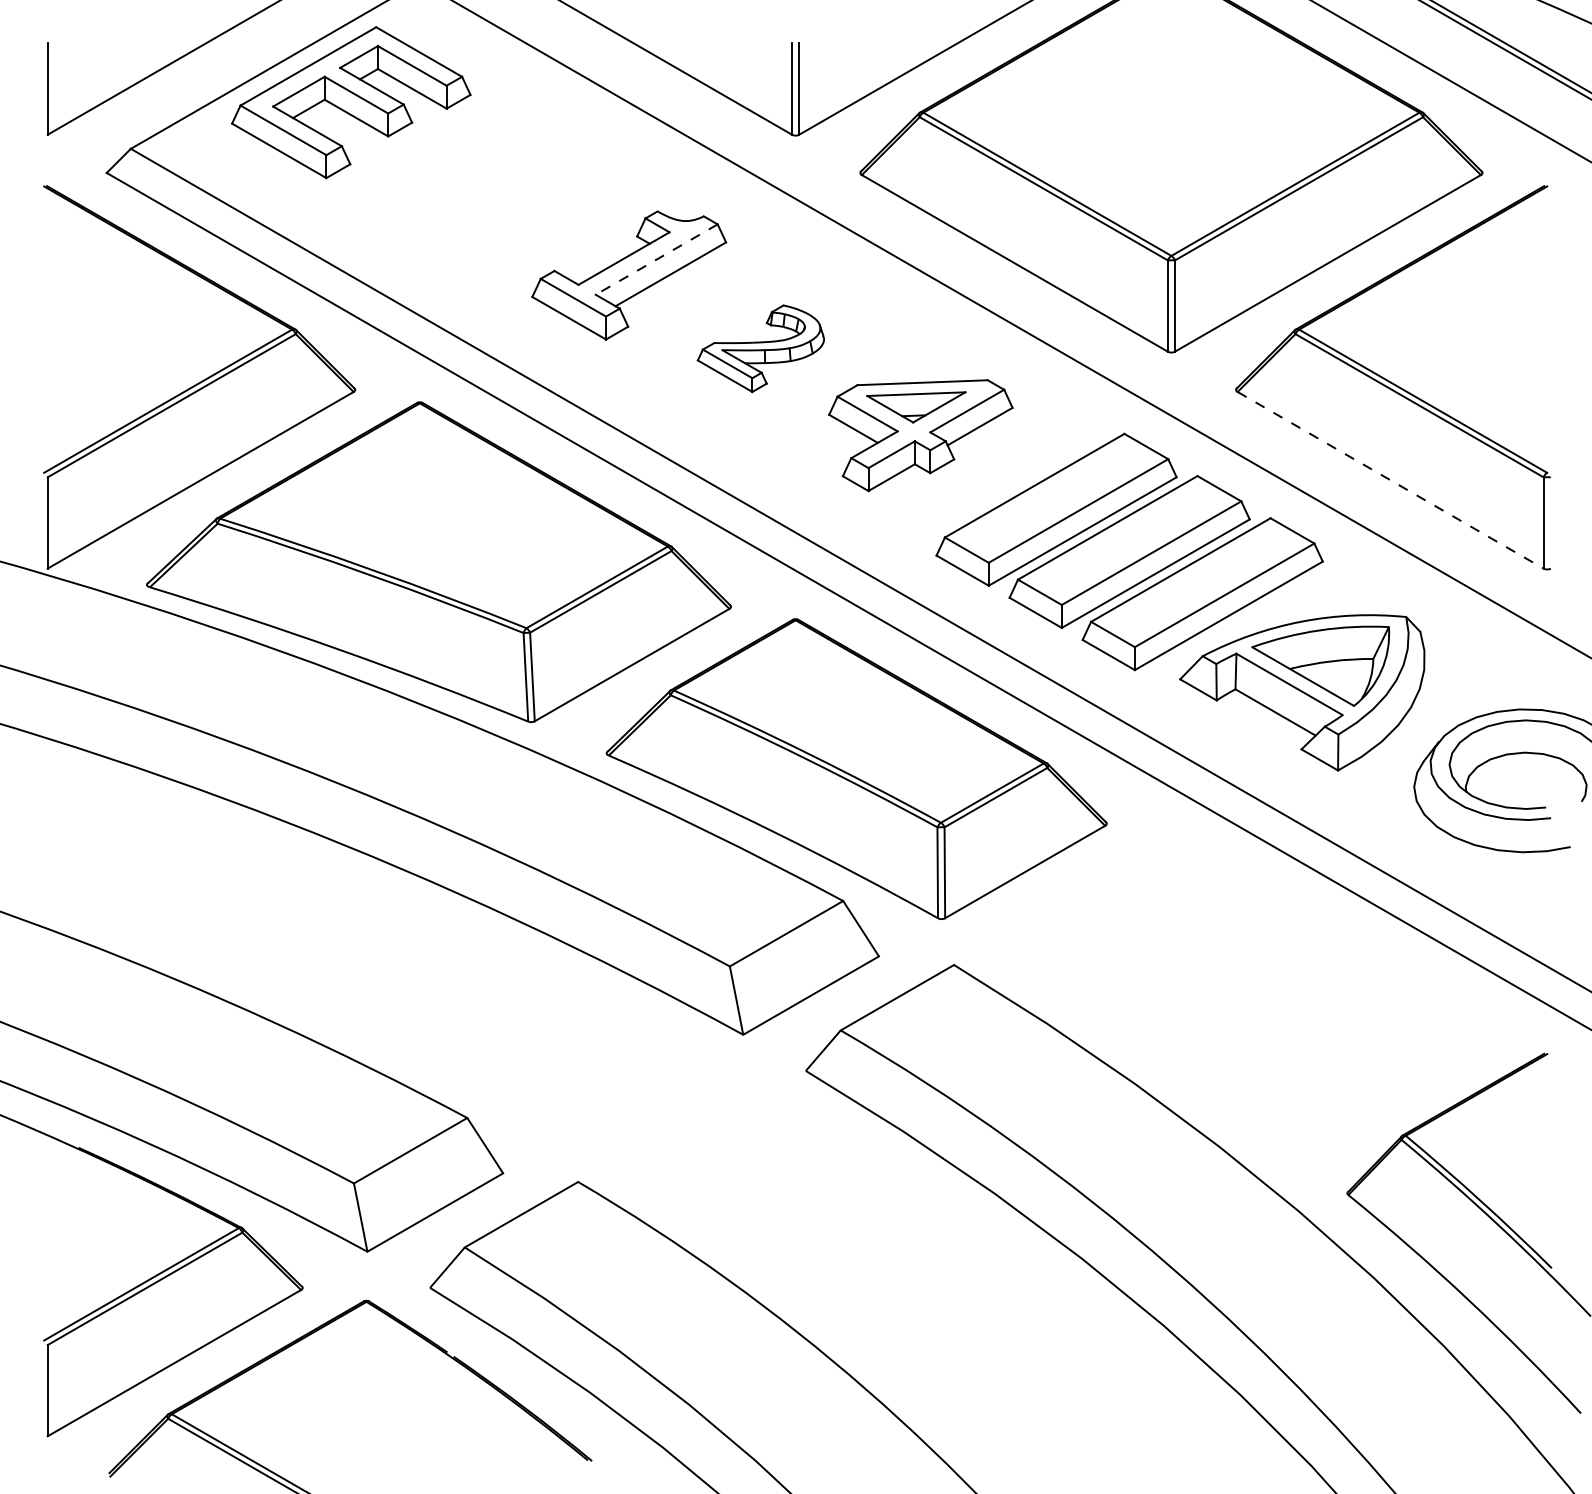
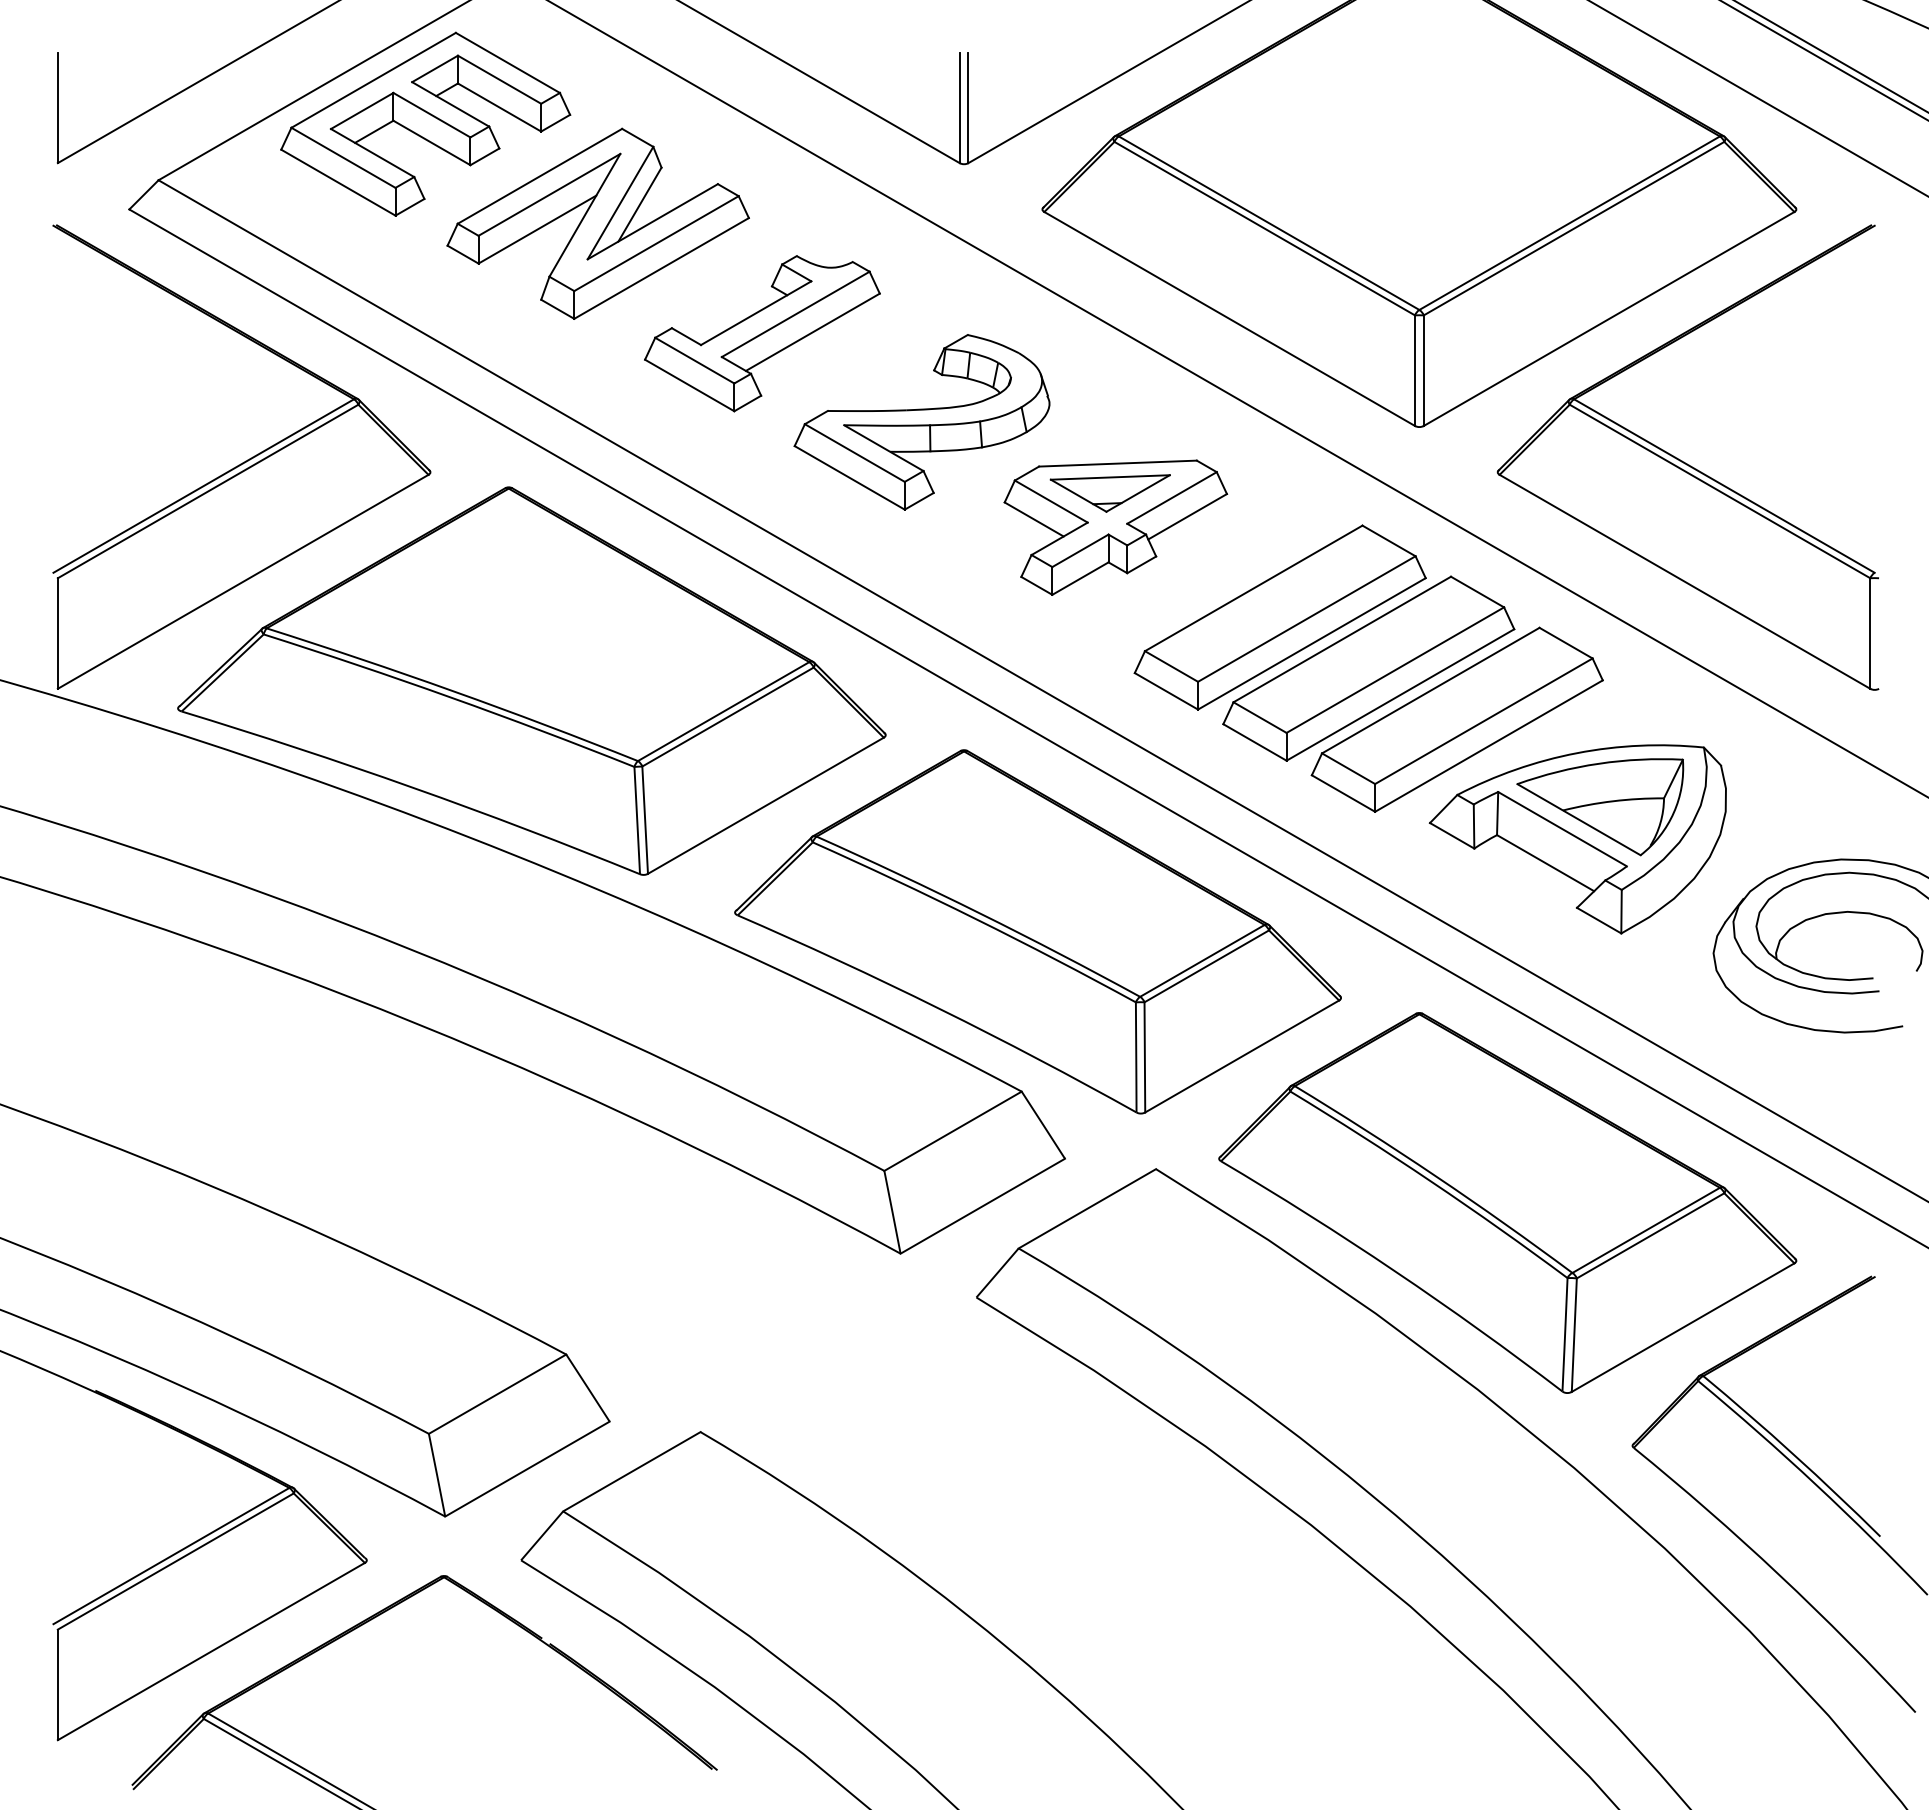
part: (493, 184) -> (597, 223), added
line: (656, 259) -> (795, 314), dashed -> solid
part: (760, 348) -> (921, 422), size x1.67
line: (1390, 480) -> (1684, 581), dashed -> solid
part: (1244, 992) -> (1507, 1202), added

